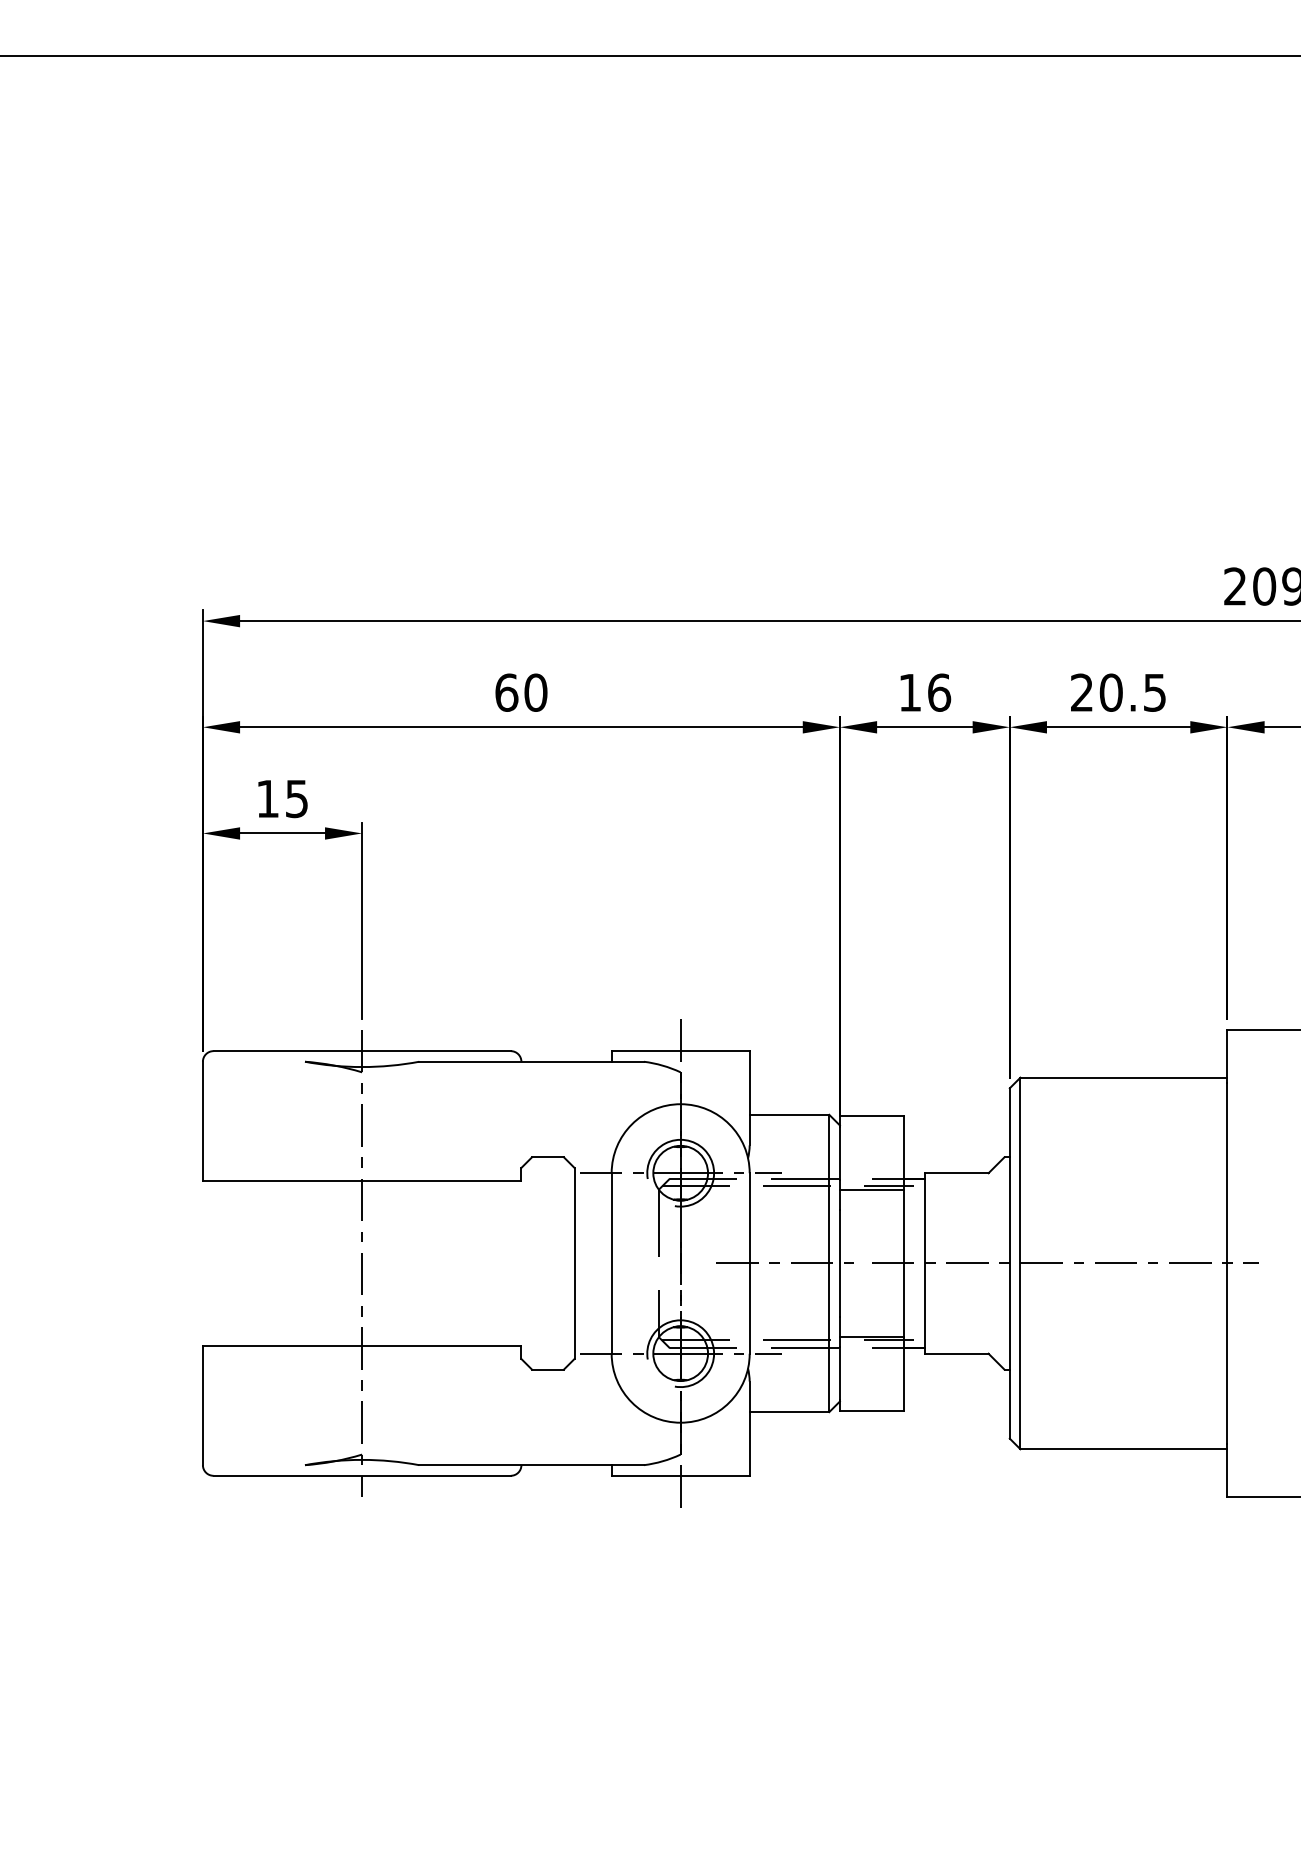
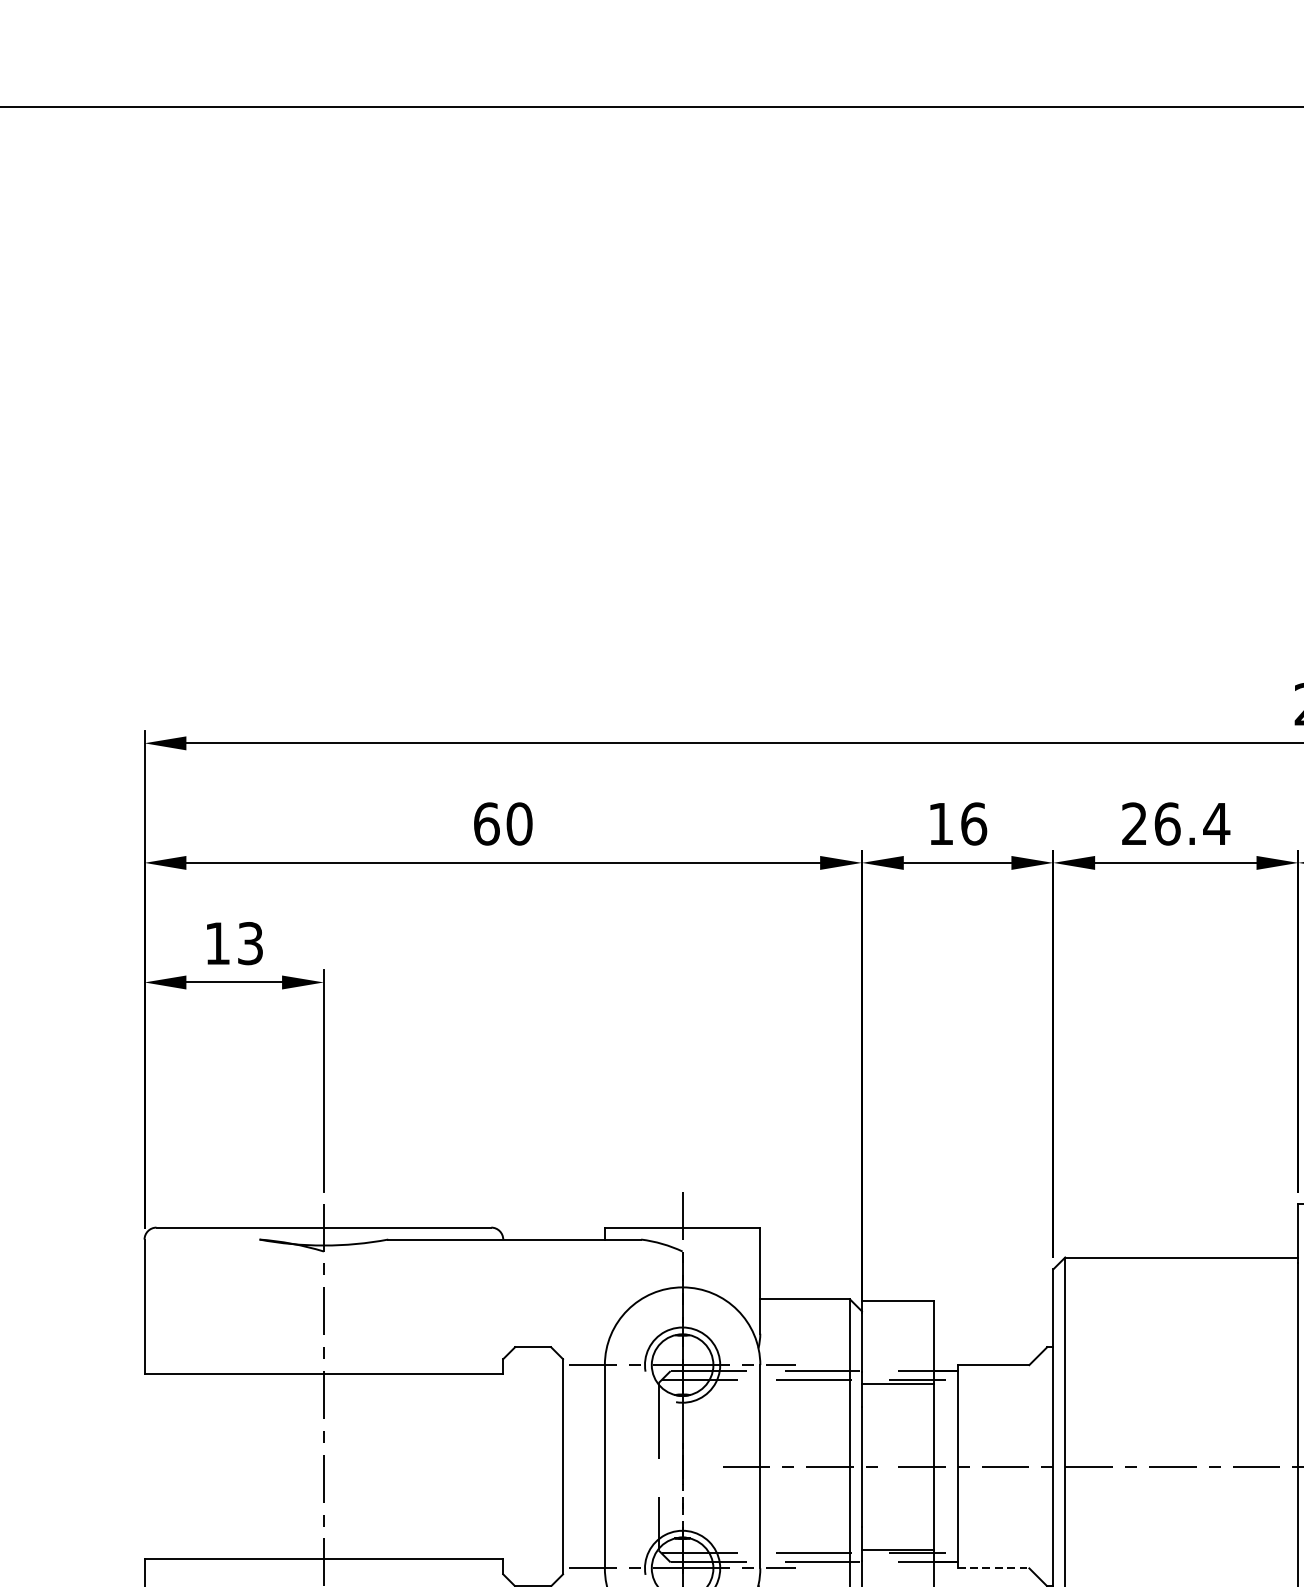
text: (1133, 692) -> (1192, 823), 20.5 -> 26.4
text: (296, 798) -> (249, 943), 15 -> 13
line: (956, 1353) -> (993, 1568), solid -> dashed

